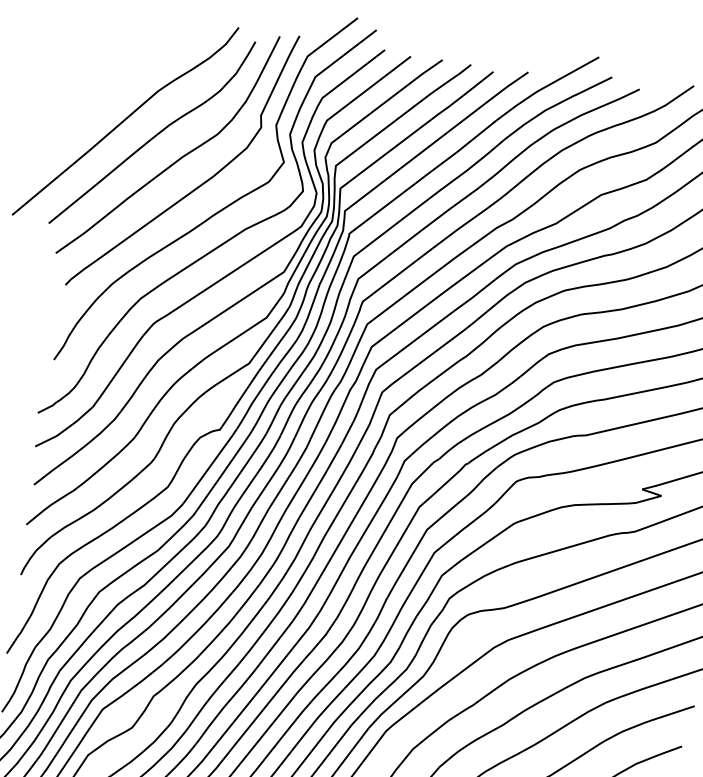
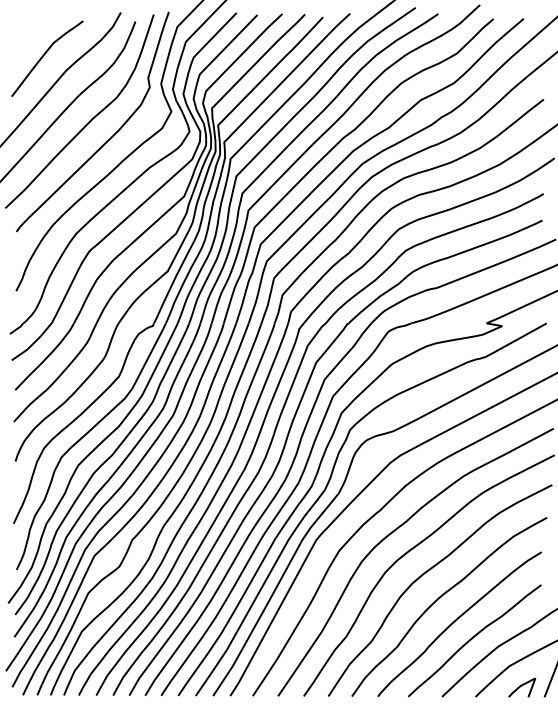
curve: (132, 69) -> (43, 57), added

